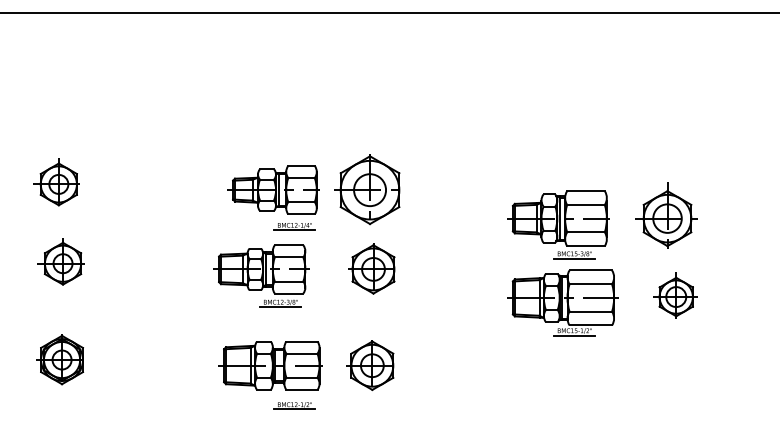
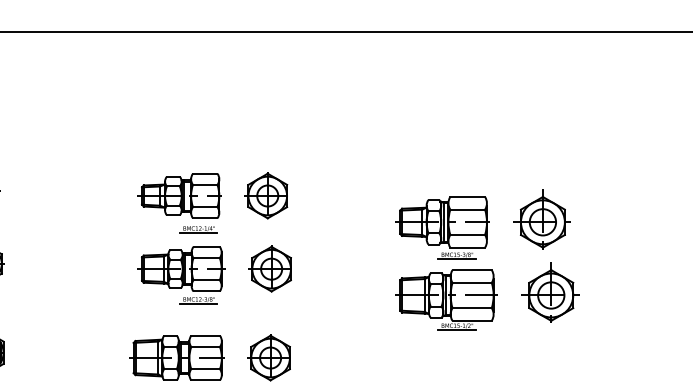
part: (367, 189) -> (266, 195), size x0.71
part: (261, 275) -> (181, 274), moved
part: (675, 294) -> (550, 292), size x1.43

